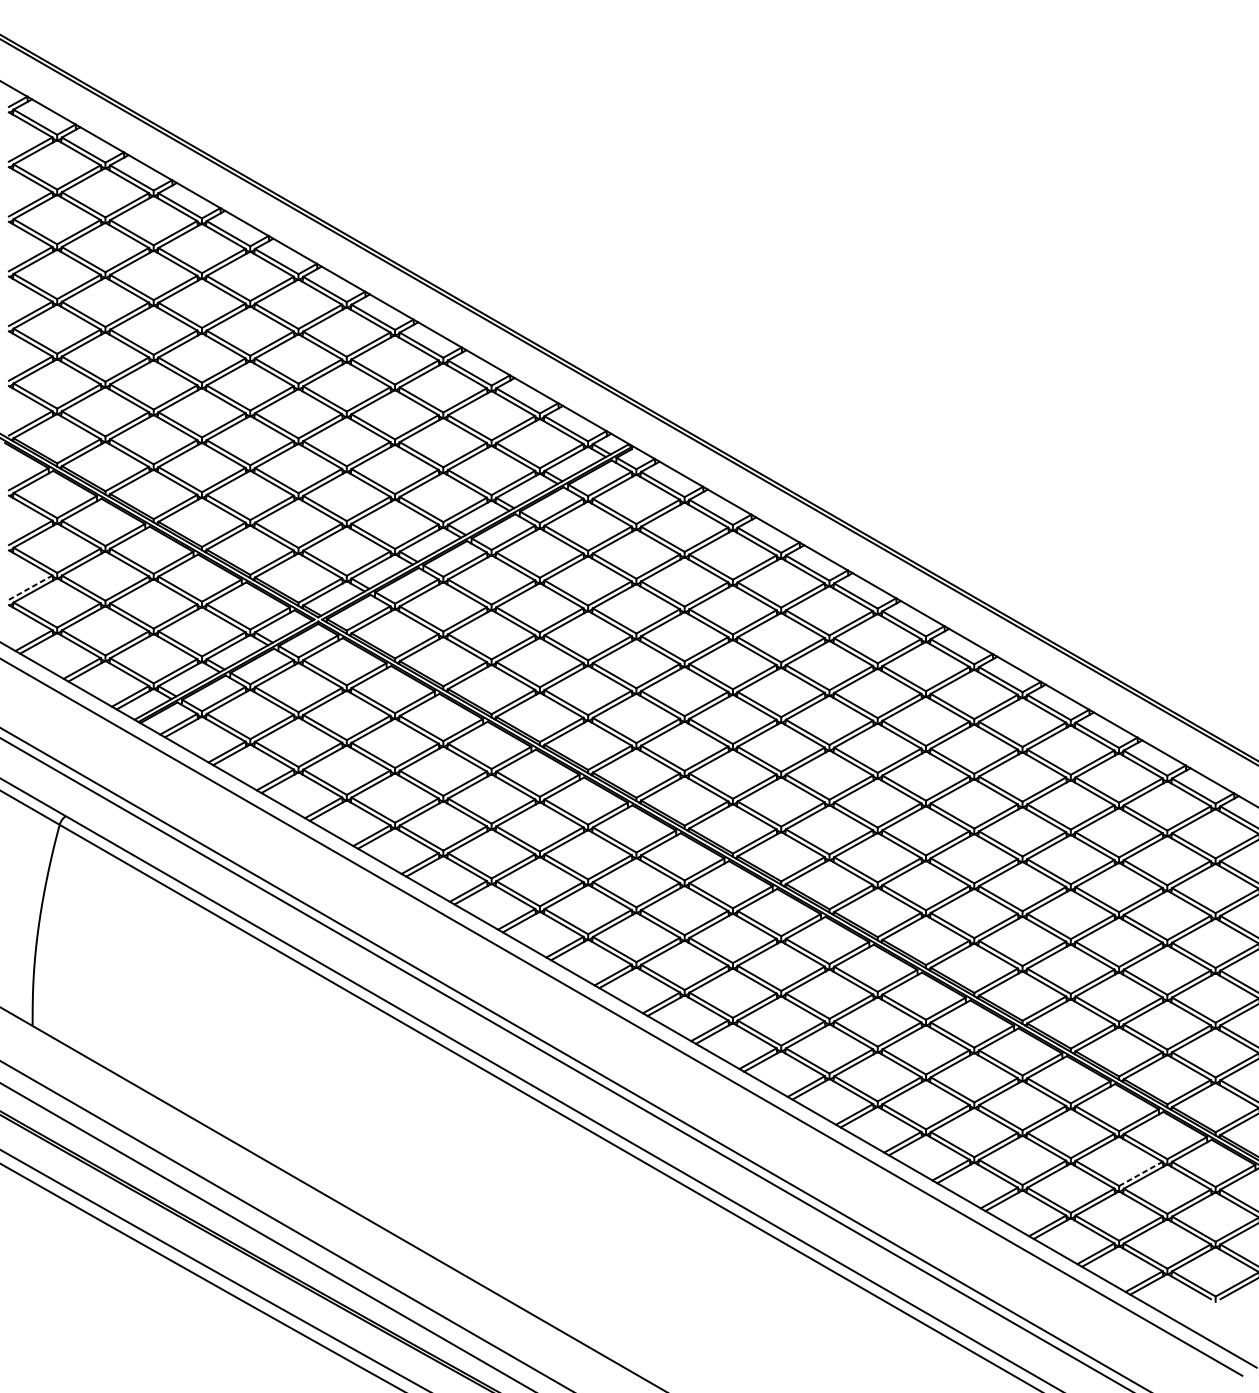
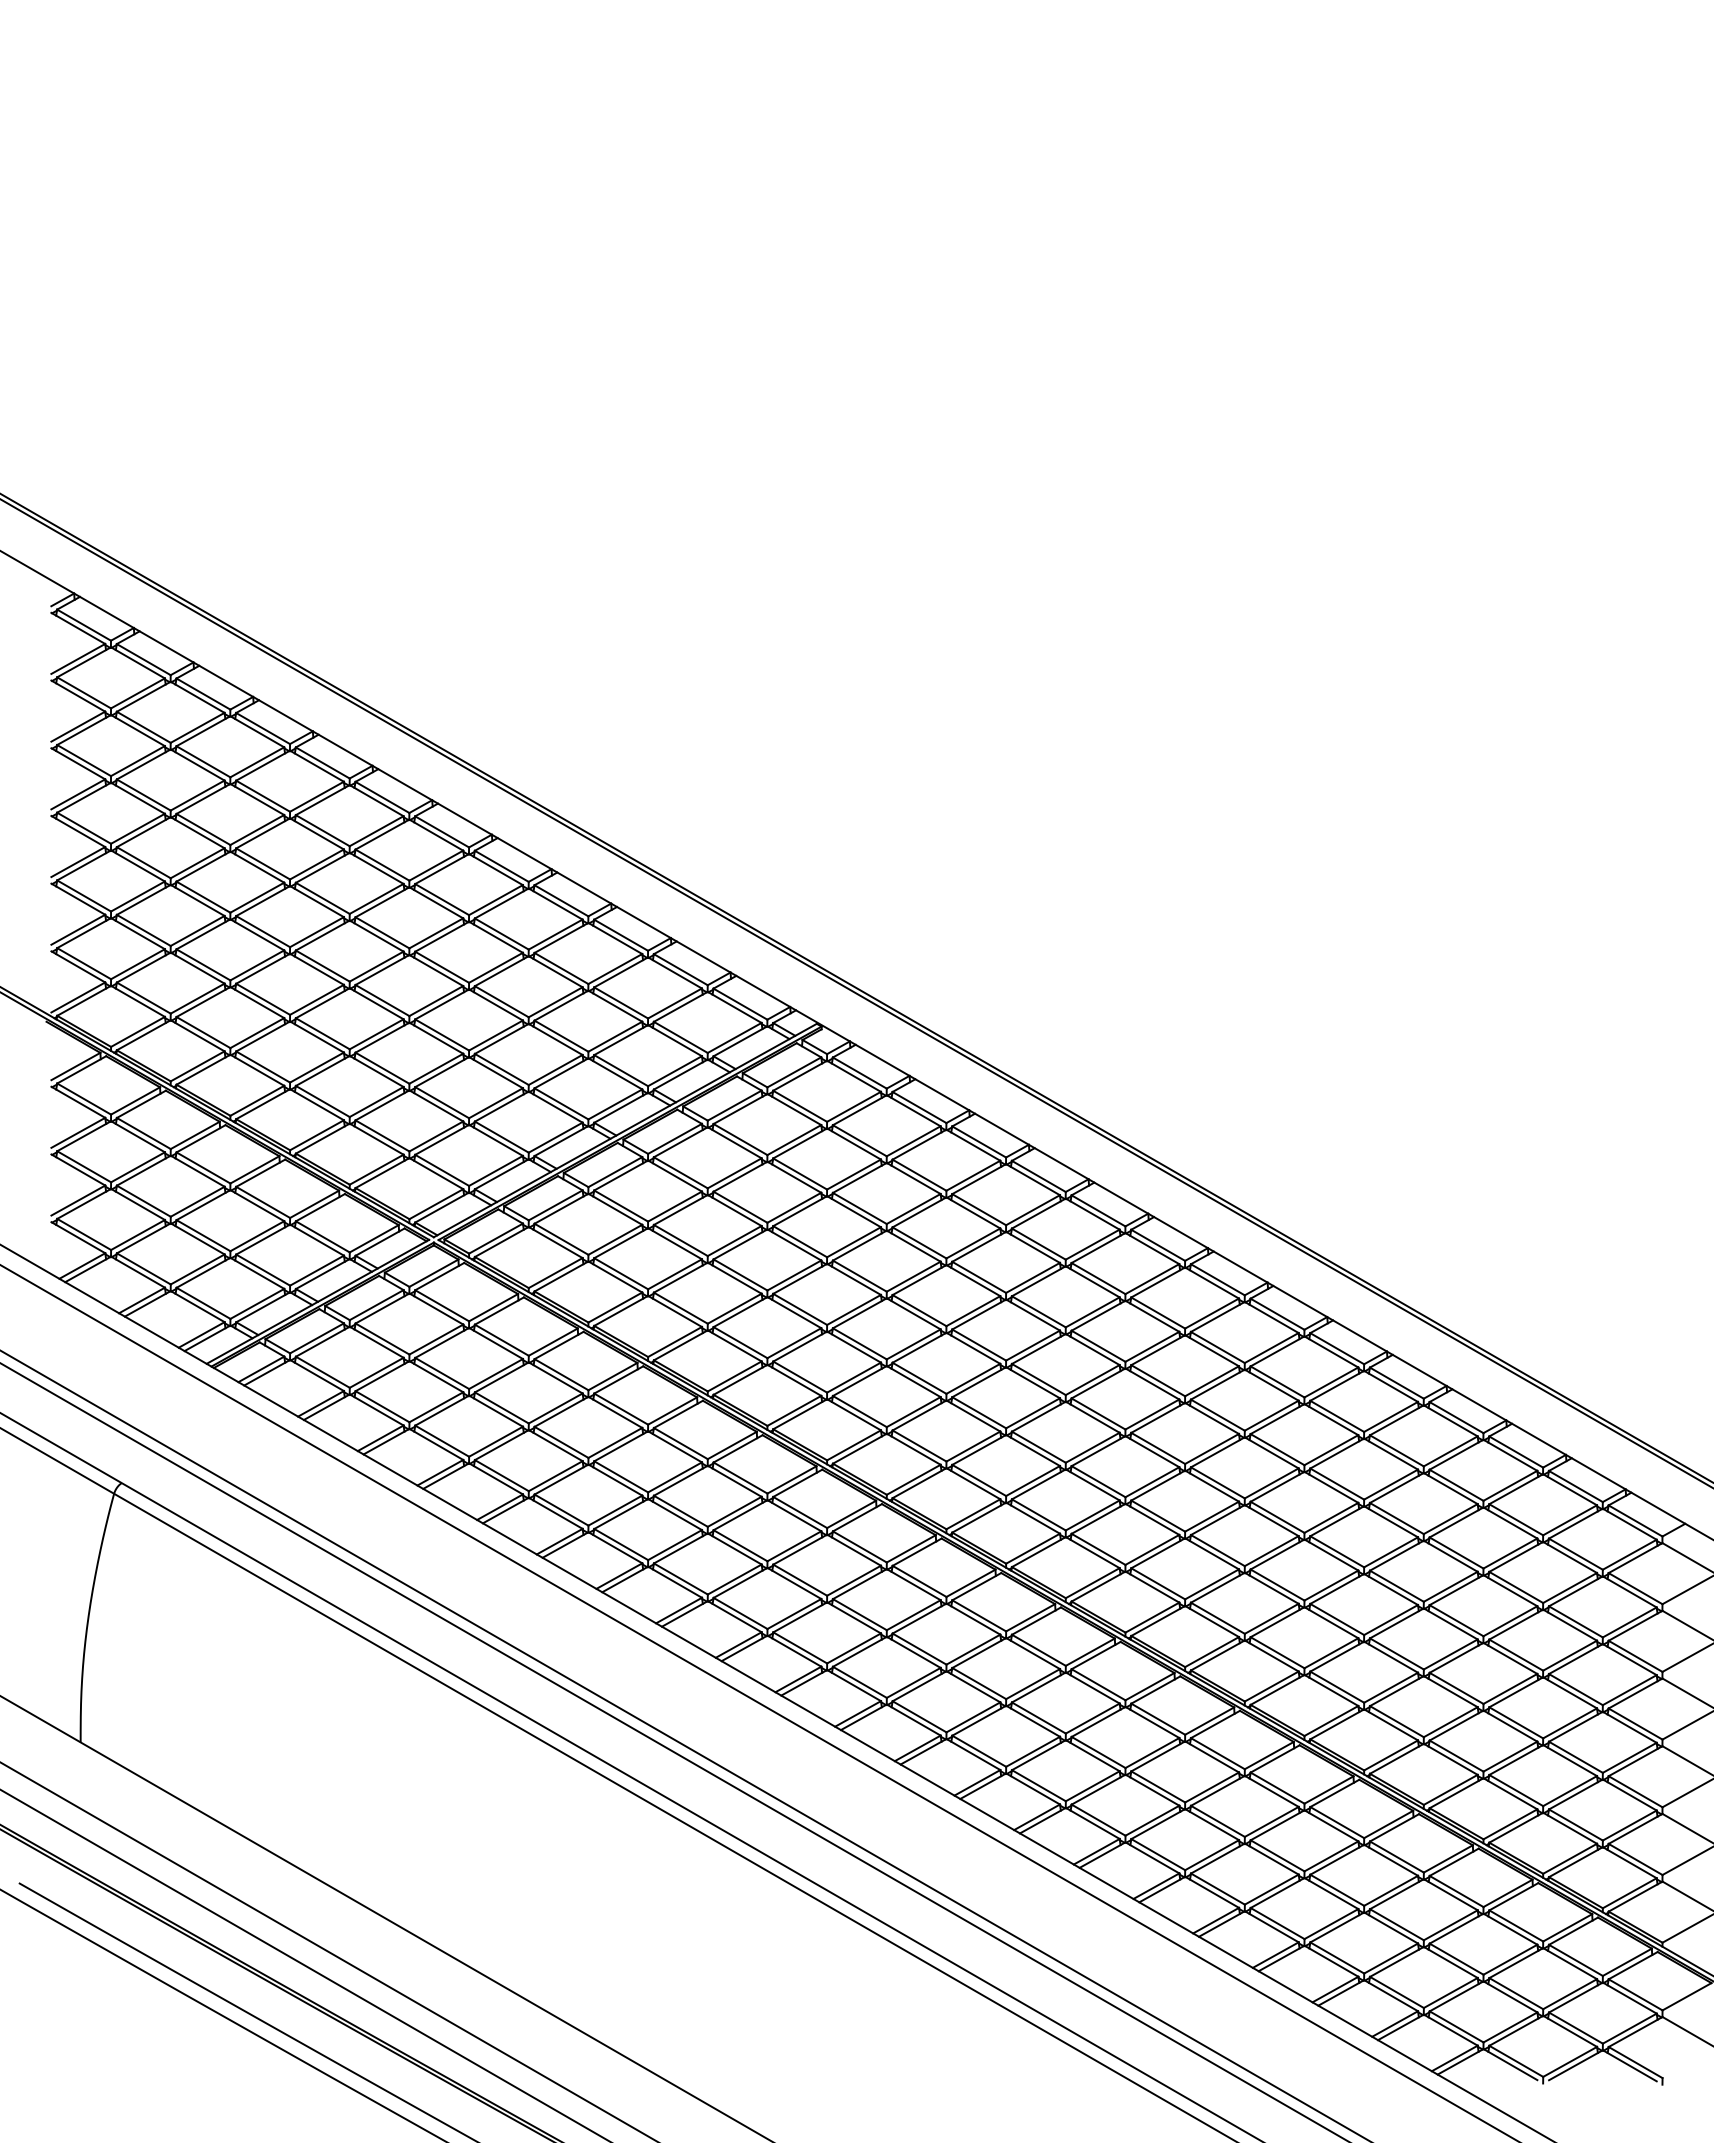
line: (30, 587) -> (78, 1200), dashed -> solid
line: (1140, 1174) -> (1450, 1925), dashed -> solid

